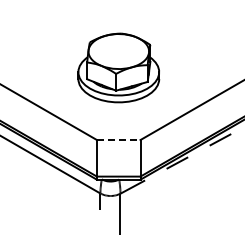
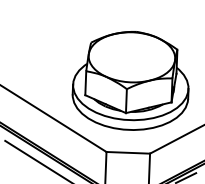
part: (118, 67) -> (130, 80), size x1.43
line: (118, 140) -> (128, 153), dashed -> solid

